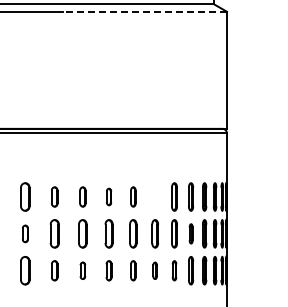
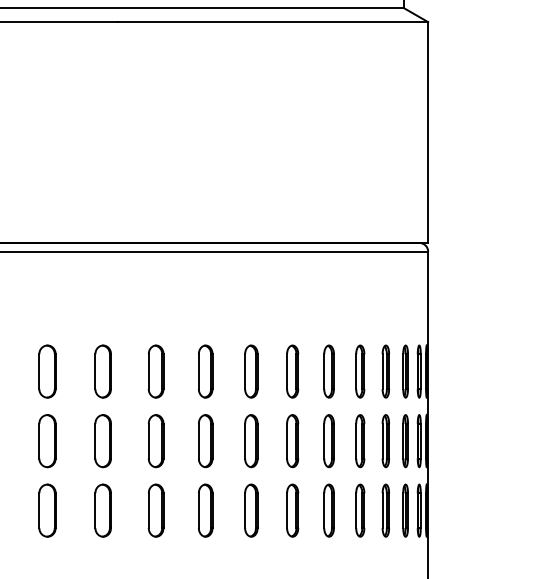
line: (144, 11) -> (272, 21), dashed -> solid
part: (54, 196) -> (102, 370), size x1.43
part: (82, 196) -> (155, 370), size x1.43
part: (108, 196) -> (204, 370), size x1.67
part: (133, 196) -> (251, 370), size x1.43
part: (154, 196) -> (291, 370), added
part: (25, 233) -> (47, 440), size x1.67
part: (191, 233) -> (361, 440), size x1.43
part: (54, 270) -> (102, 510), size x1.43
part: (82, 270) -> (155, 510), size x1.67
part: (108, 270) -> (204, 510), size x1.43
part: (133, 270) -> (251, 510), size x1.43
part: (154, 270) -> (291, 510), size x1.67
part: (174, 270) -> (329, 510), size x1.43

